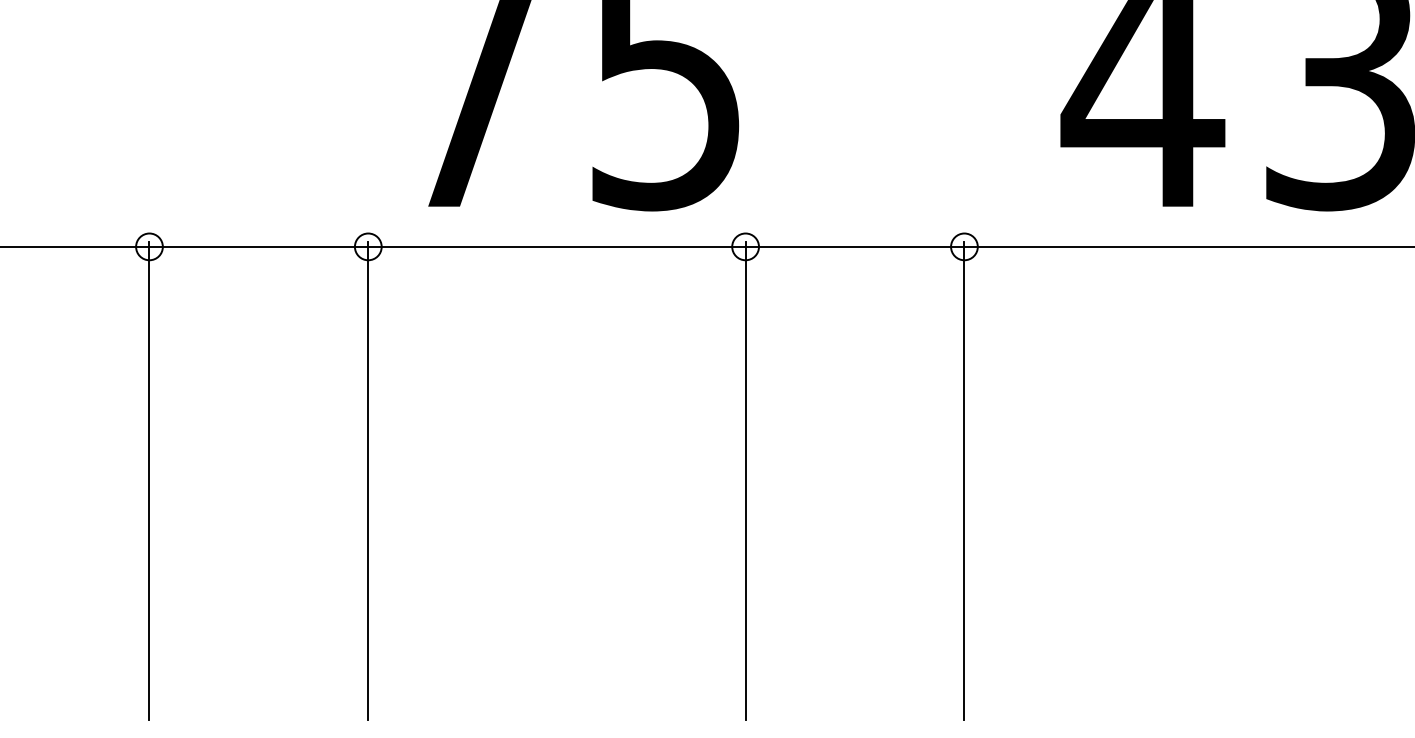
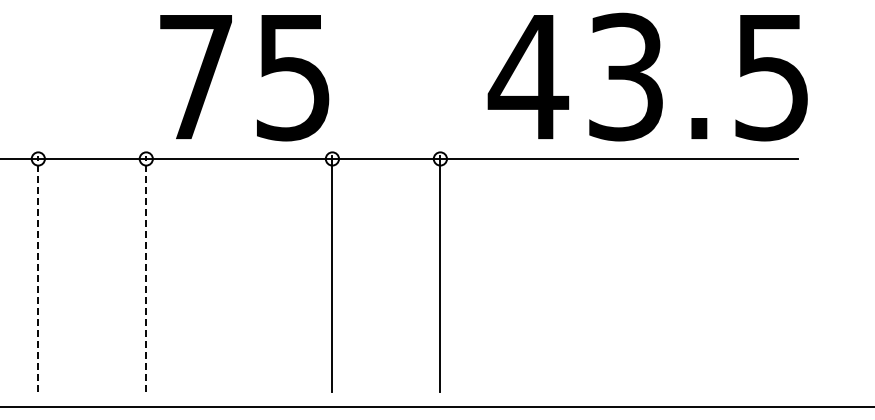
line: (149, 481) -> (38, 274), solid -> dashed
line: (368, 481) -> (146, 274), solid -> dashed

